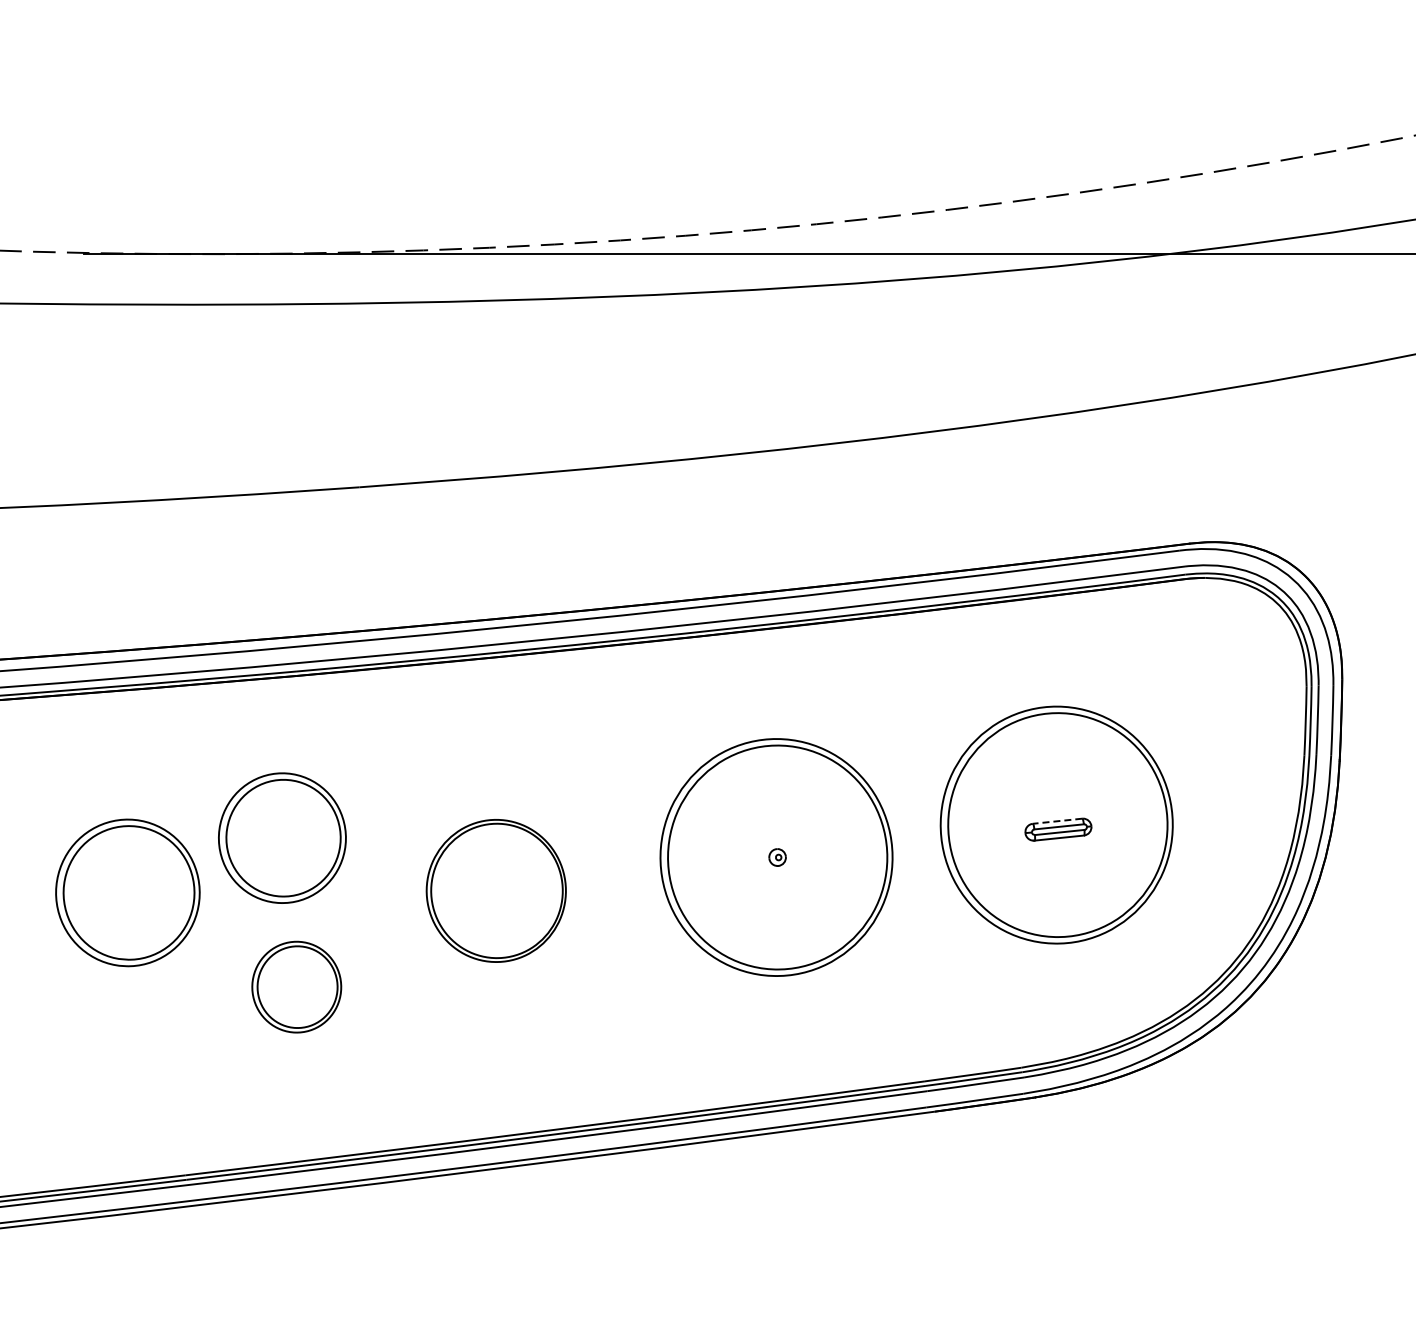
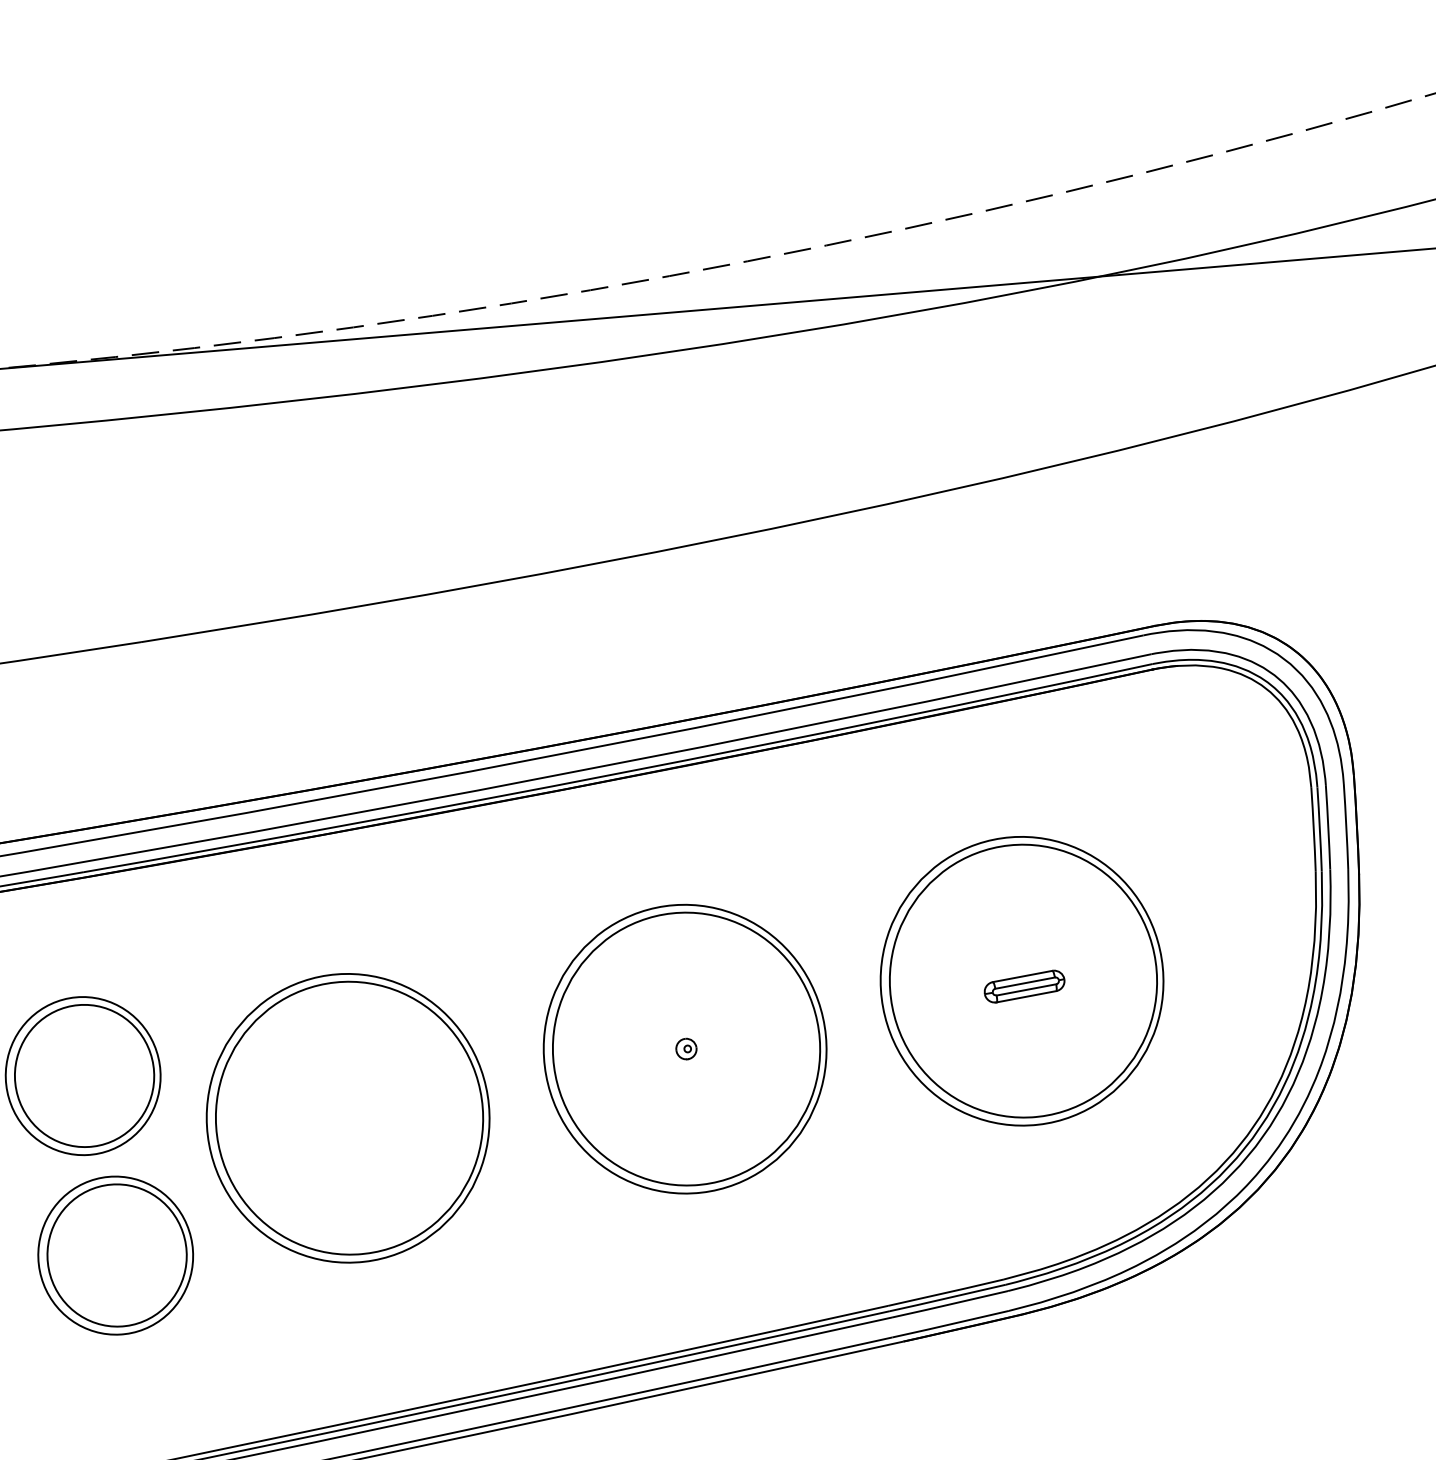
line: (1057, 821) -> (1022, 976), dashed -> solid
part: (496, 890) -> (348, 1117), size x1.67
part: (296, 986) -> (115, 1254), size x1.43

